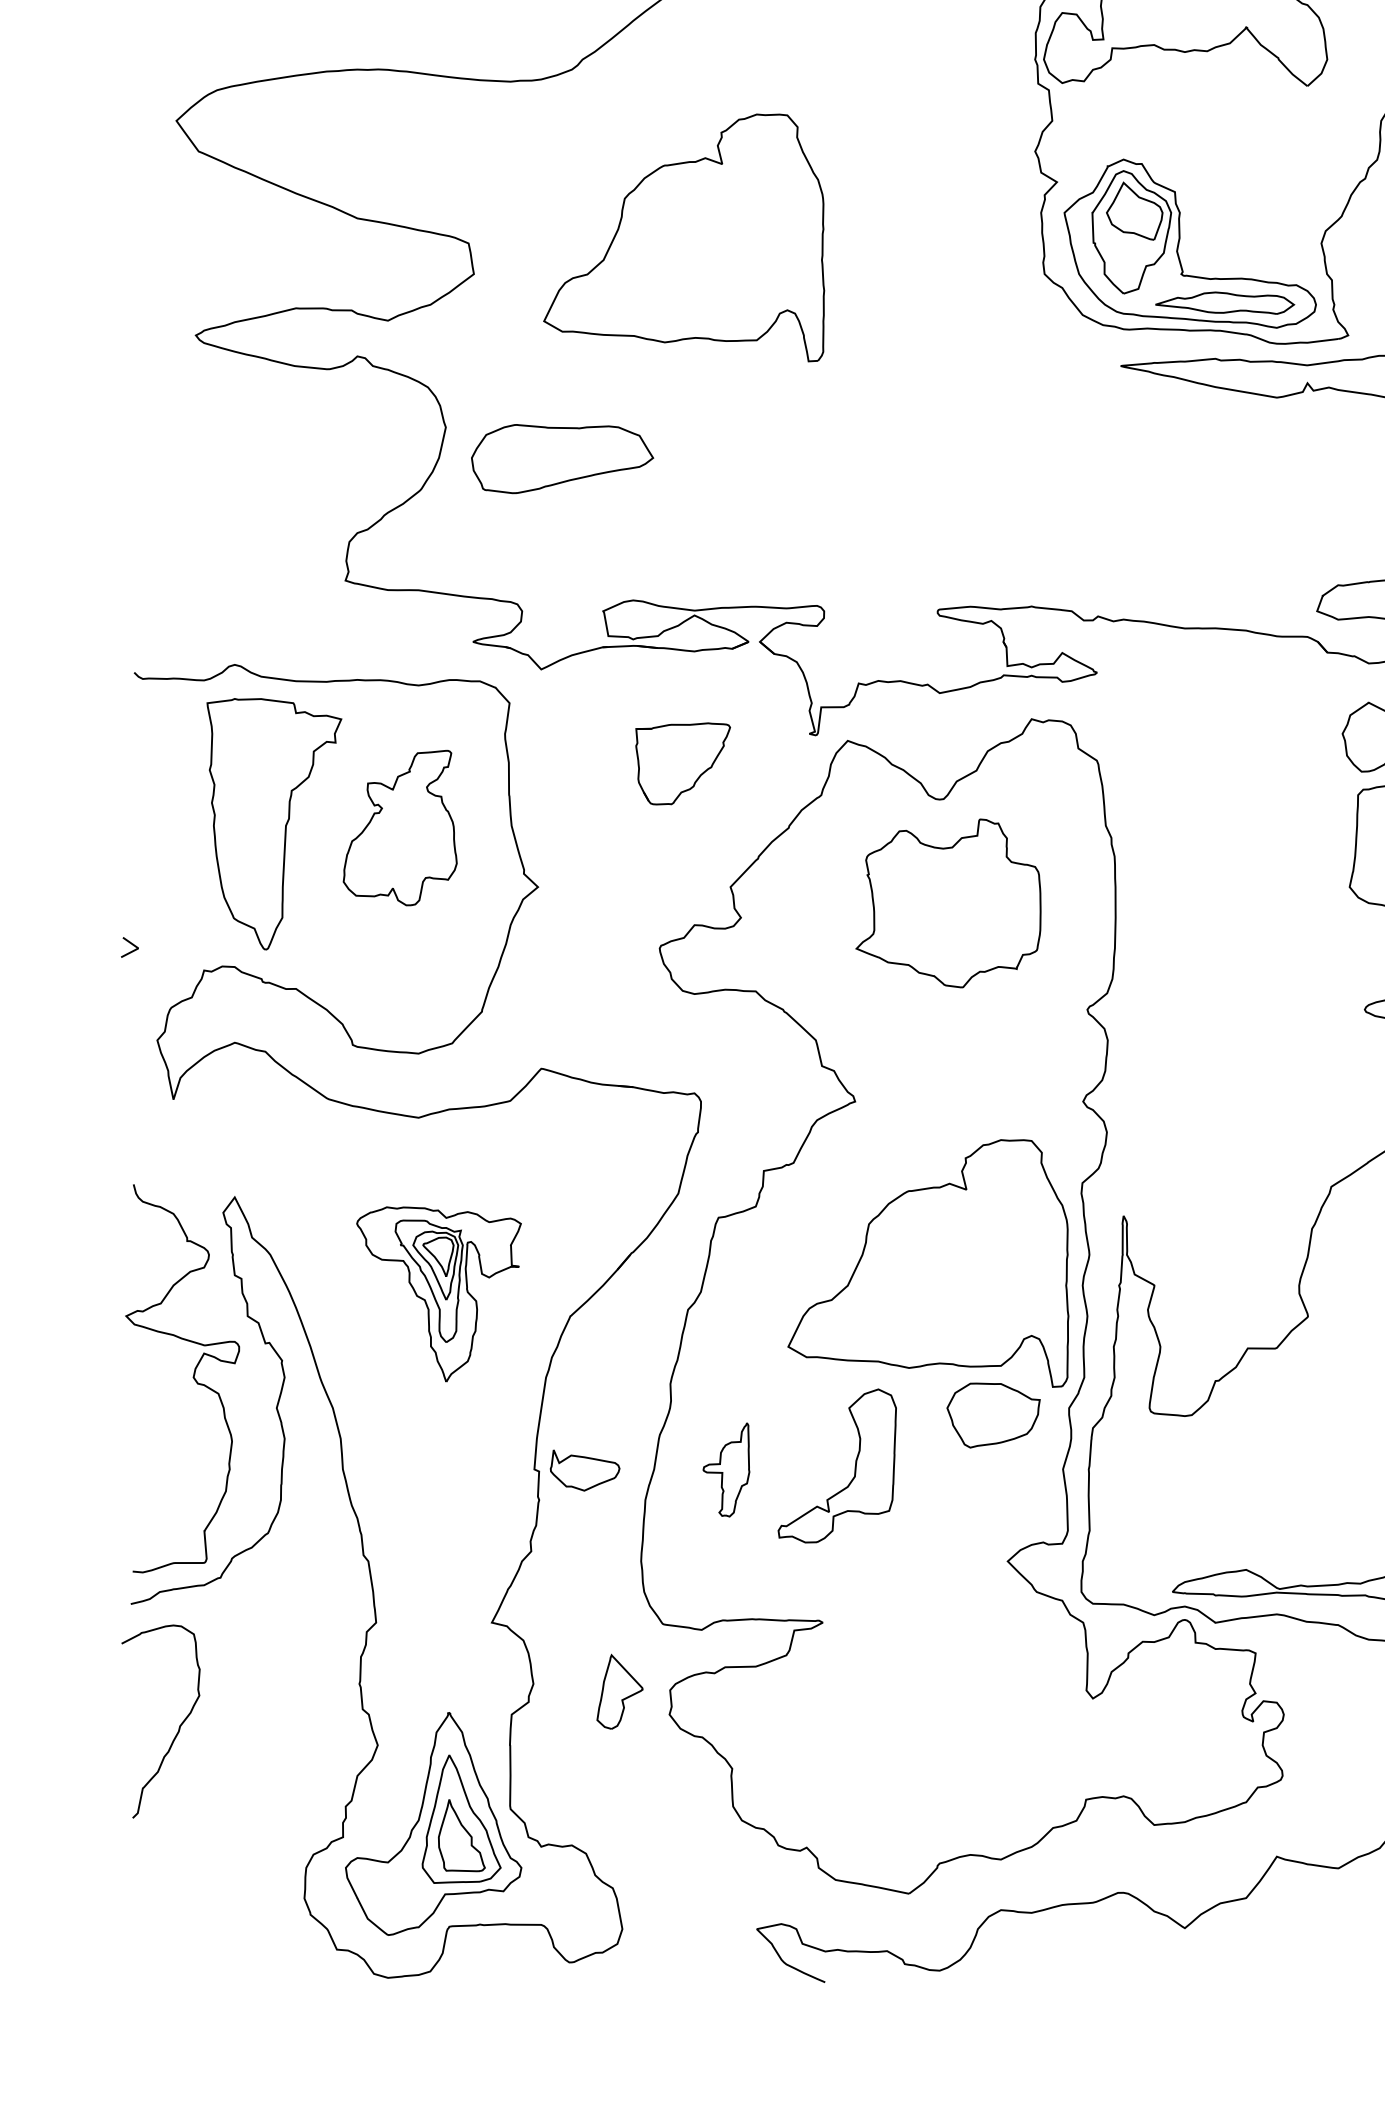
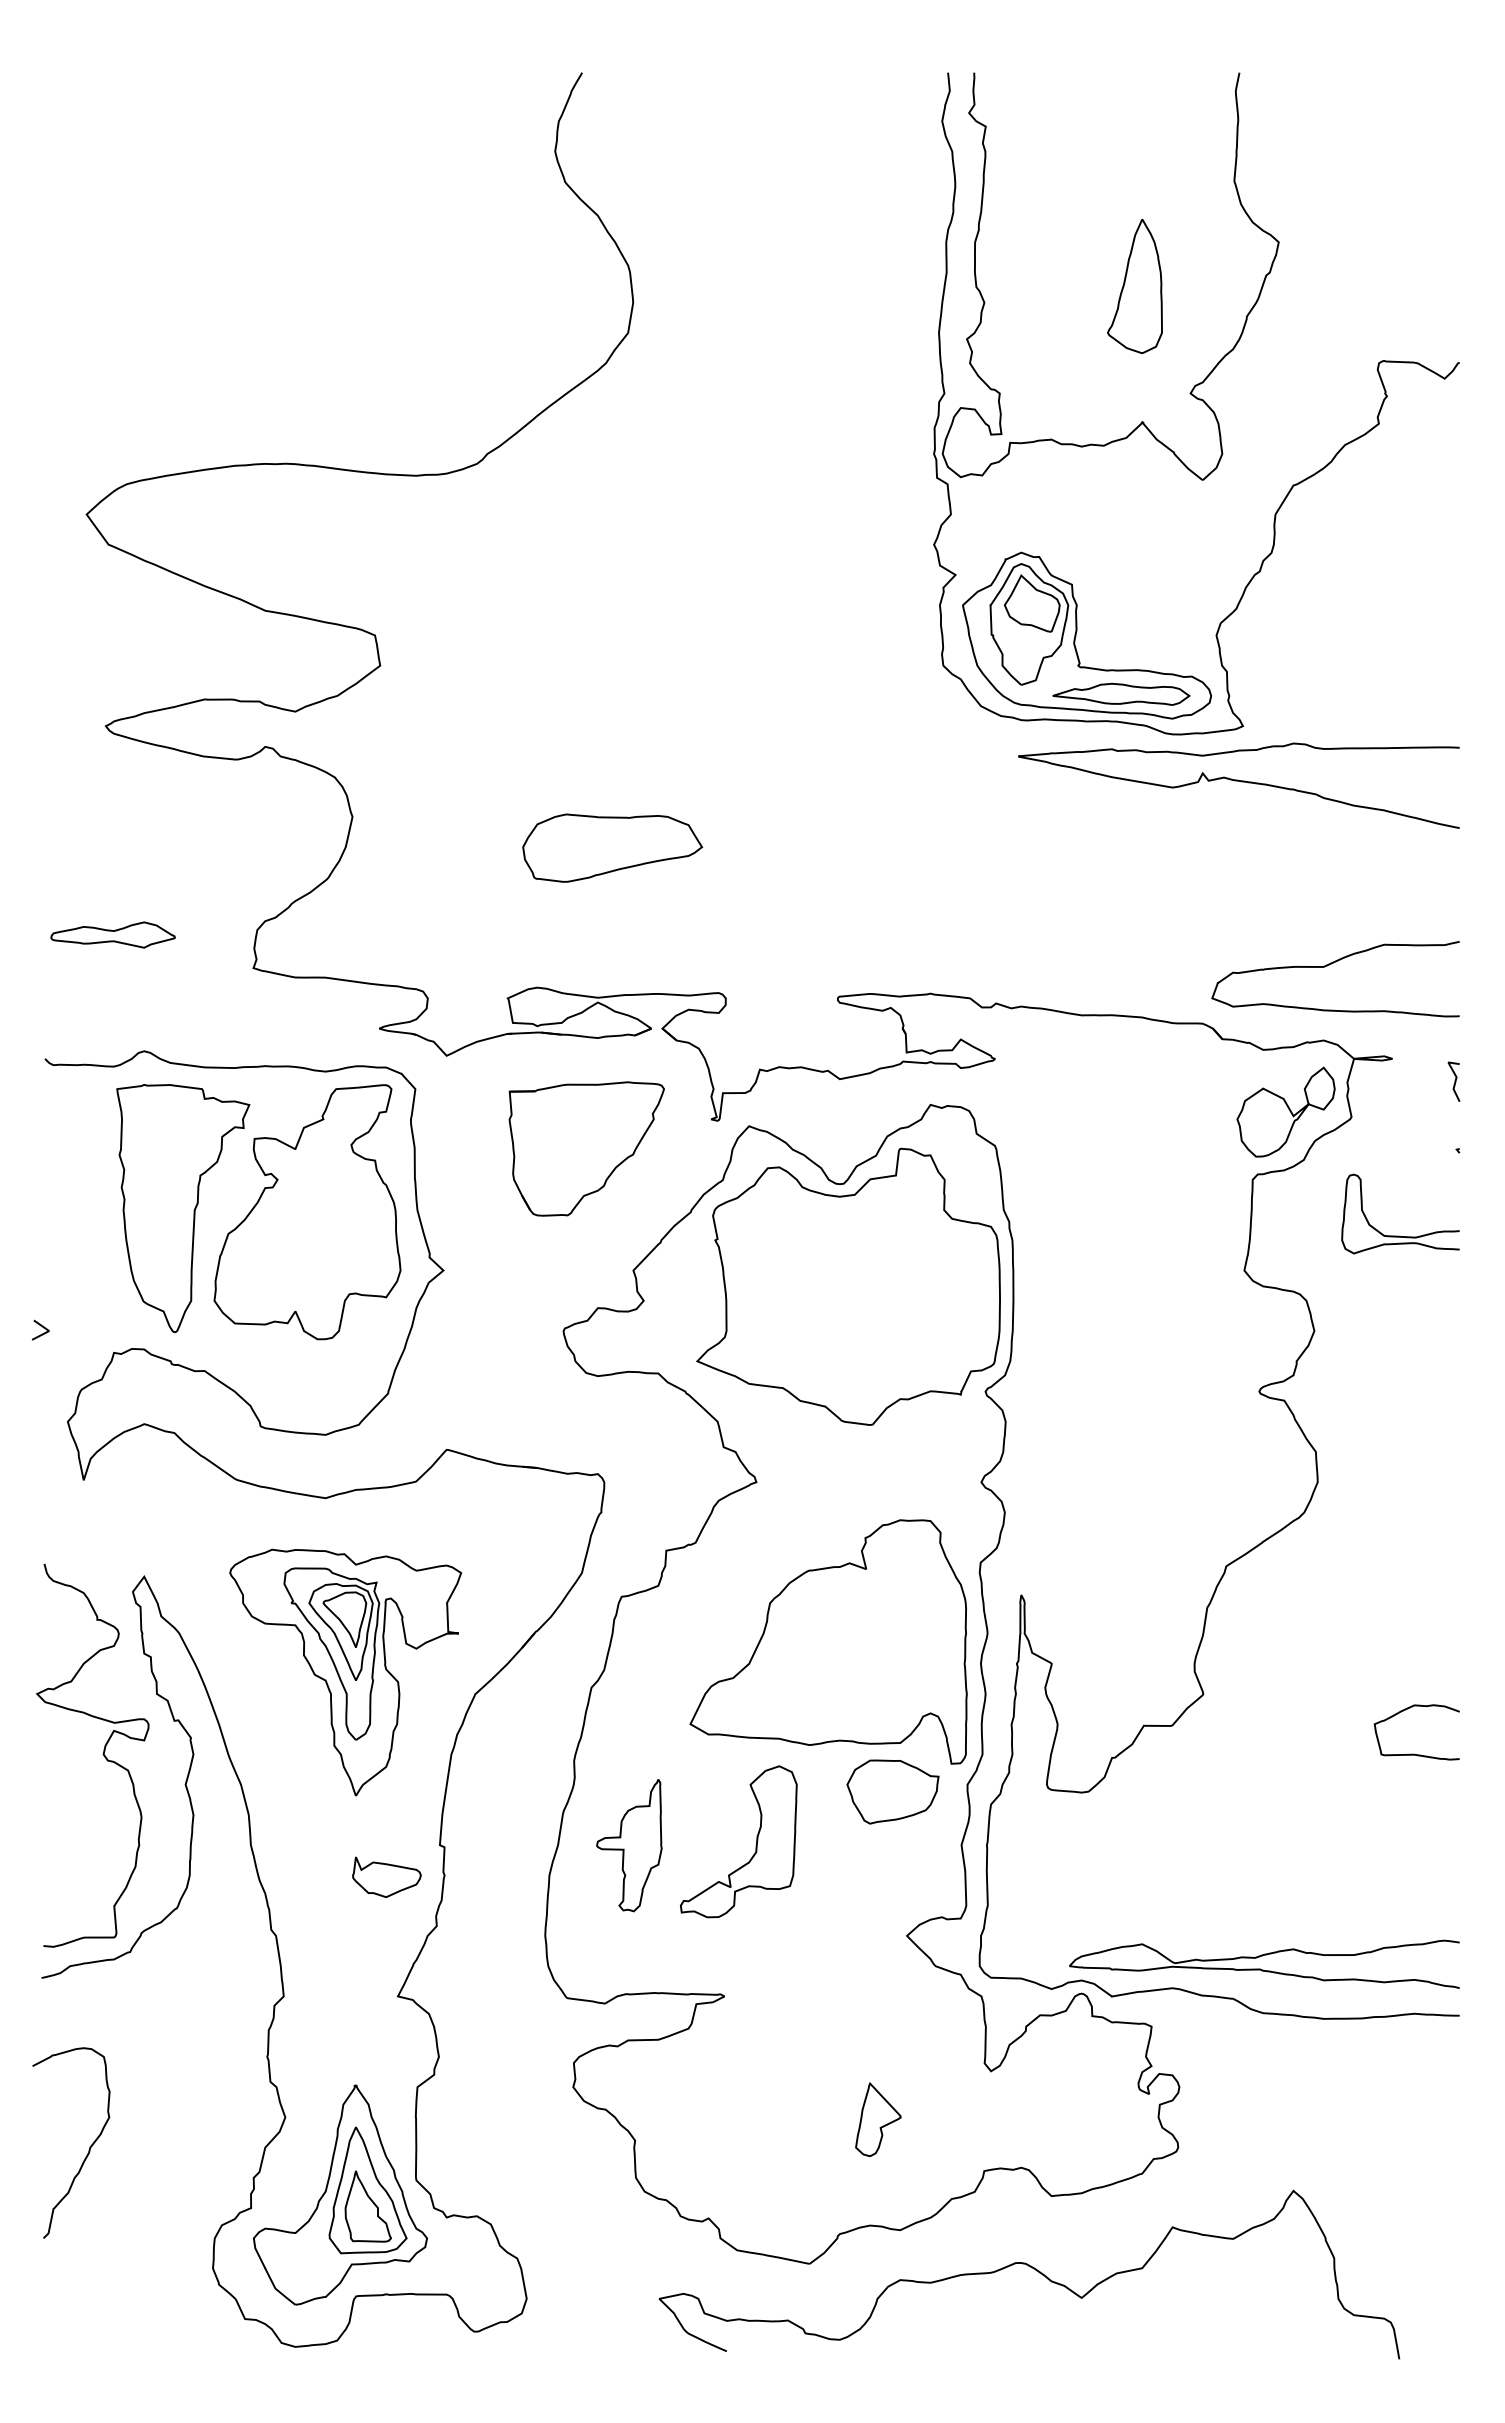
part: (683, 237) -> (587, 629), removed
part: (562, 458) -> (612, 847), moved
part: (202, 546) -> (112, 934), added
part: (682, 763) -> (586, 1148), size x1.67
part: (400, 828) -> (307, 1212), size x1.67
part: (948, 903) -> (848, 1286), size x1.67
part: (438, 1294) -> (345, 1672), size x1.43
part: (726, 1469) -> (629, 1845), size x1.43
part: (584, 1470) -> (386, 1877), moved
part: (620, 1691) -> (878, 2119), moved
curve: (178, 1728) -> (88, 2149), moved

